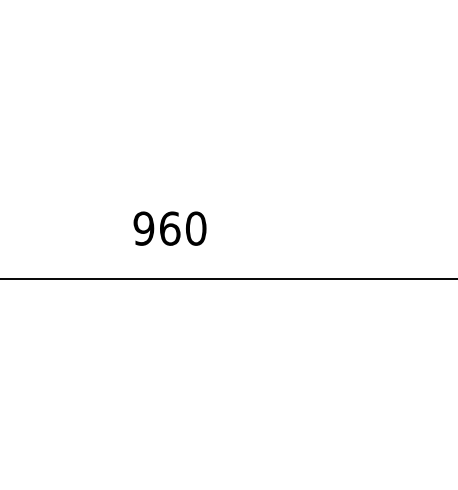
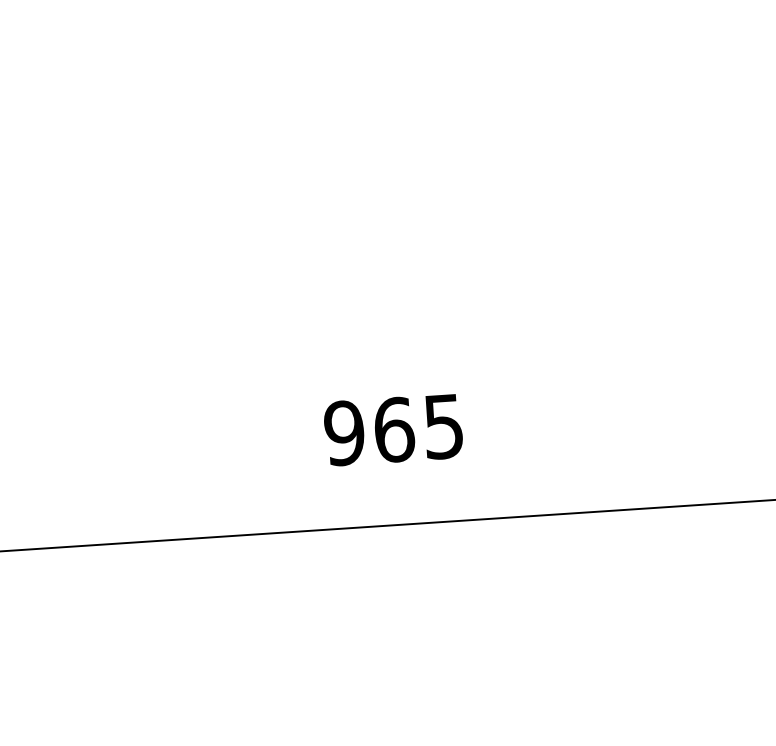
text: (196, 228) -> (444, 426), 960 -> 965

